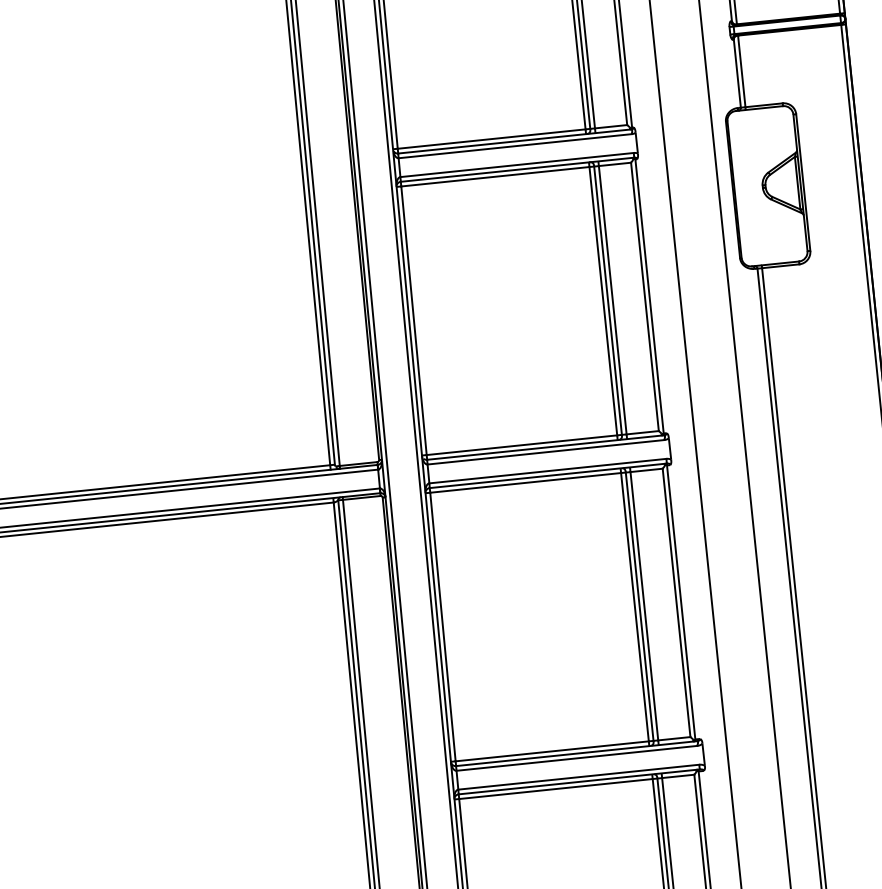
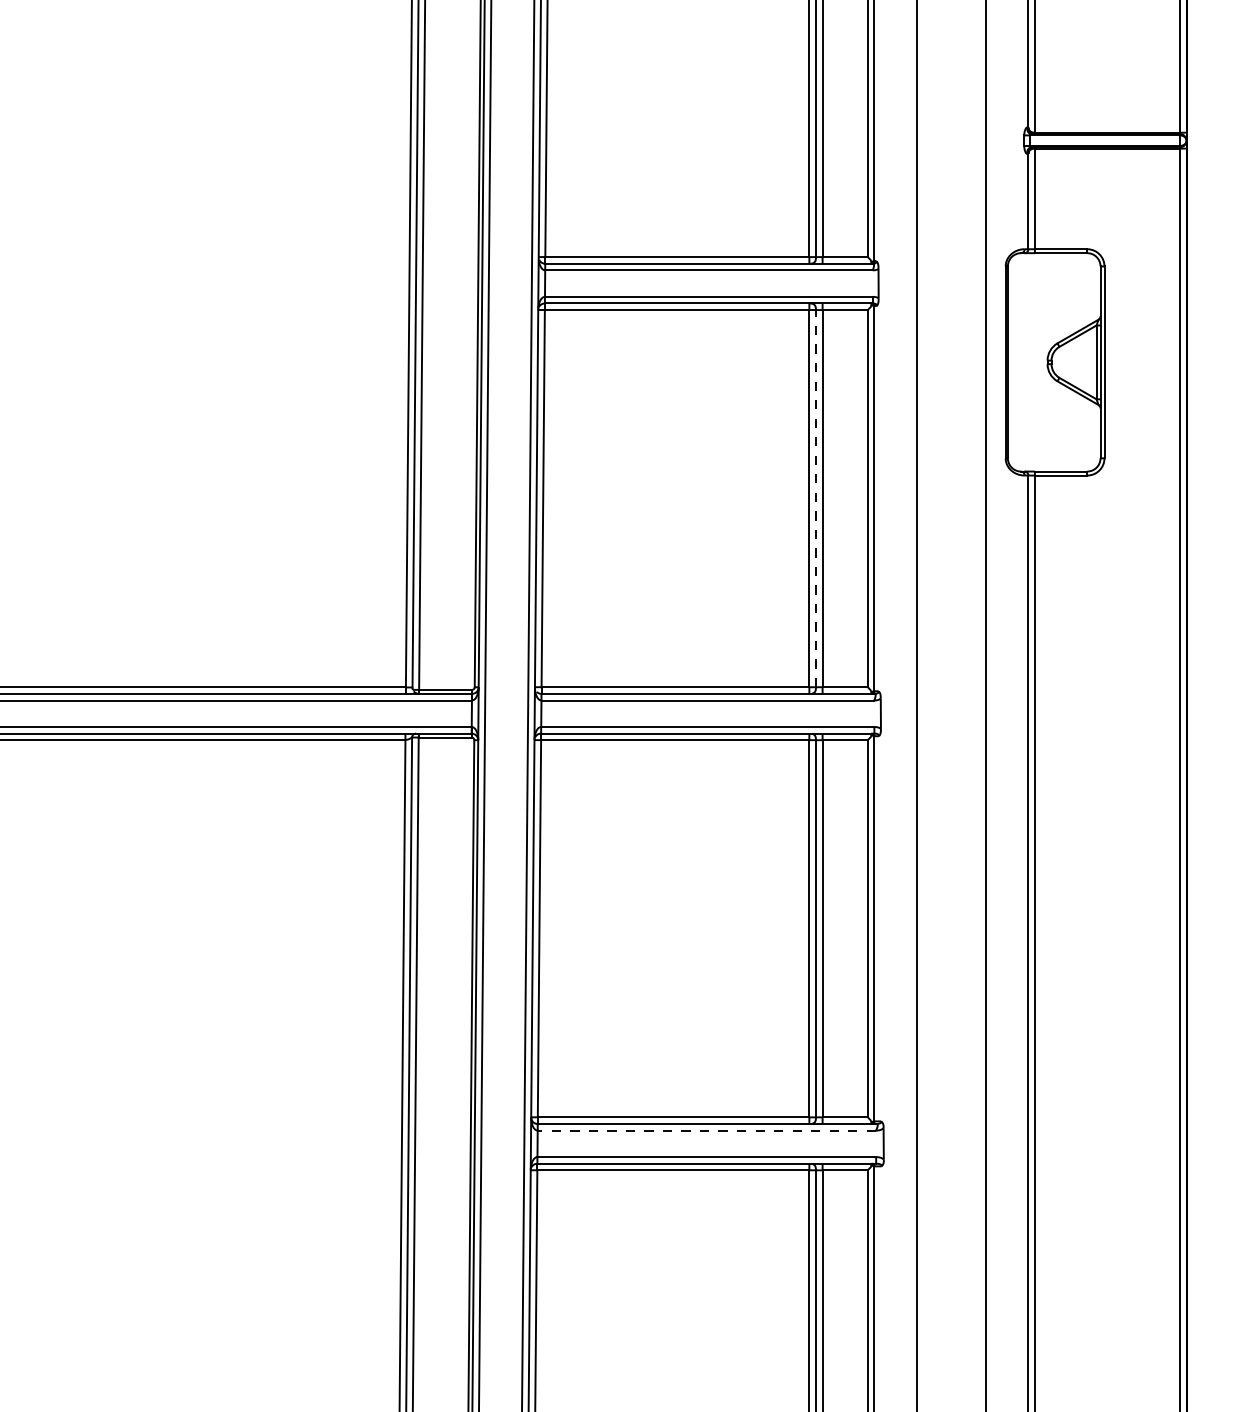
line: (607, 300) -> (815, 498), solid -> dashed
line: (576, 758) -> (706, 1130), solid -> dashed

